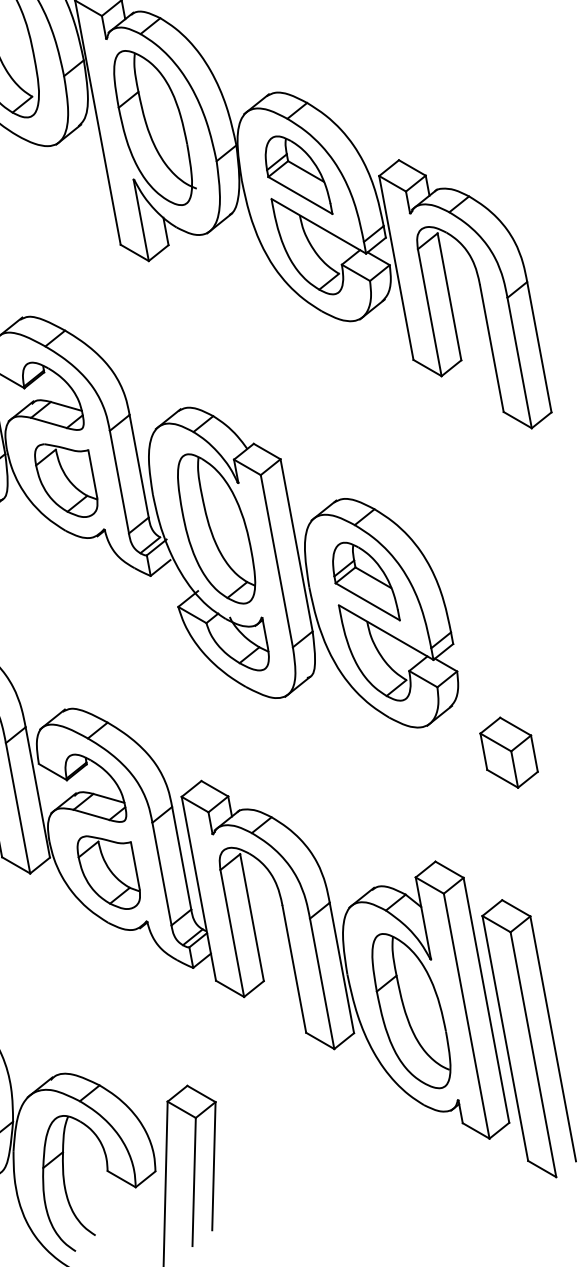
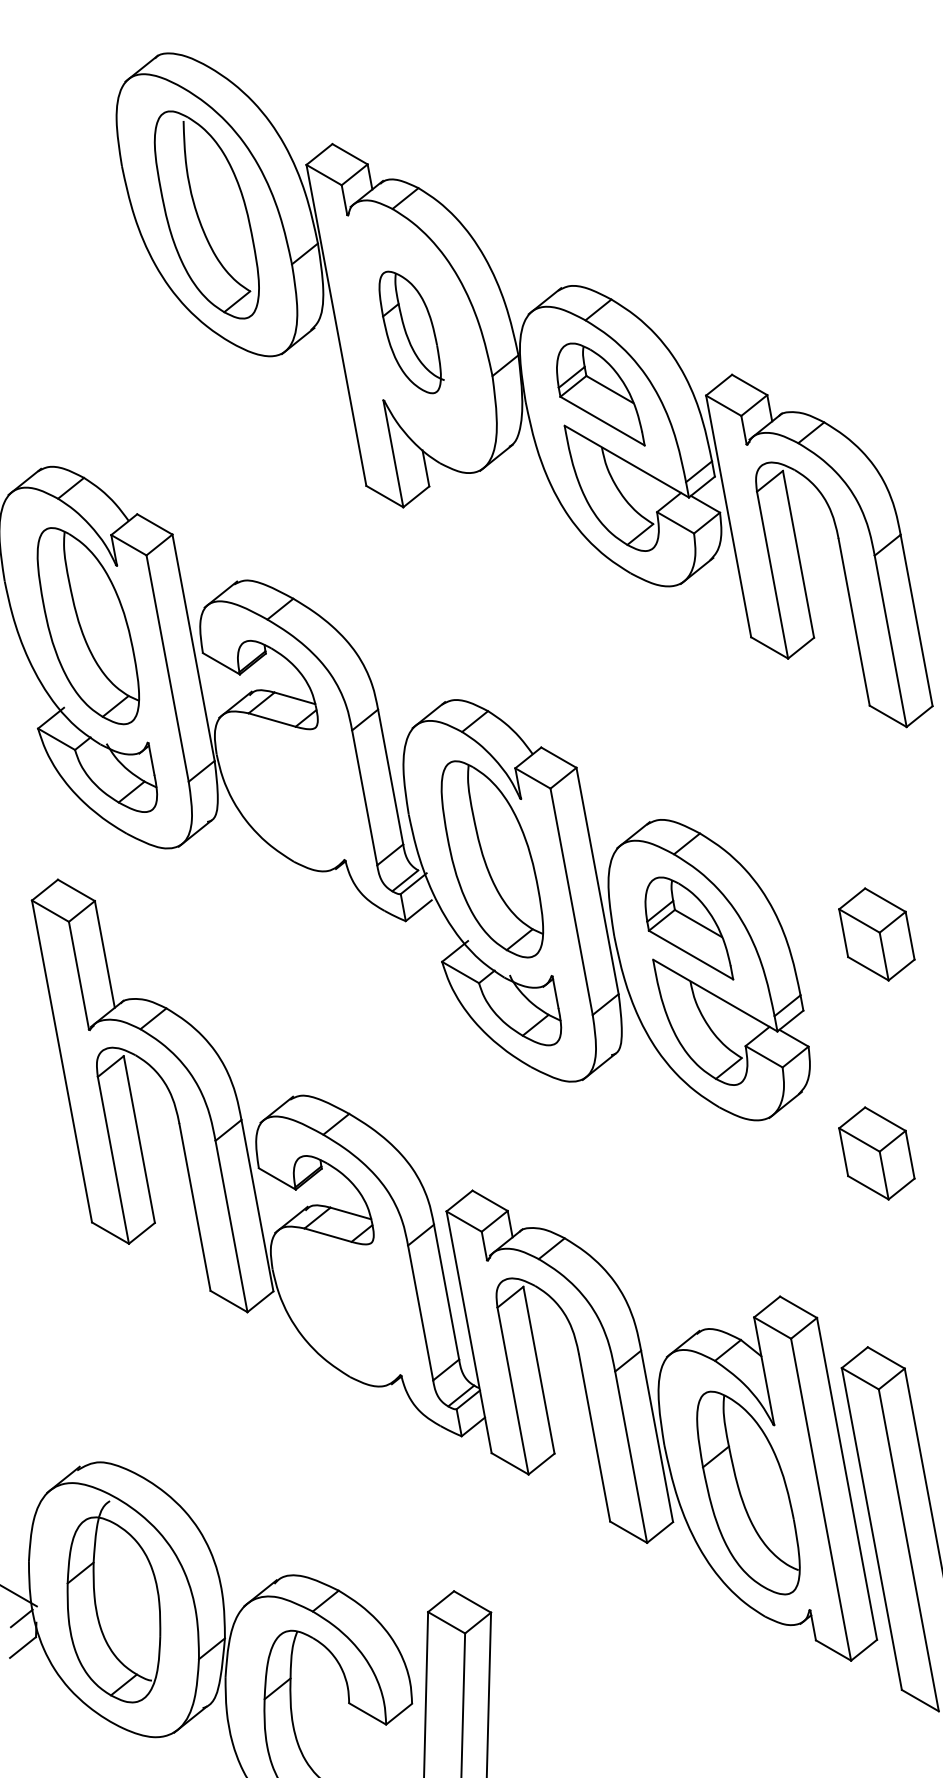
part: (155, 128) -> (411, 332), size x0.6
part: (66, 480) -> (294, 795), removed
part: (508, 586) -> (876, 934), added
part: (108, 872) -> (350, 1310), removed

